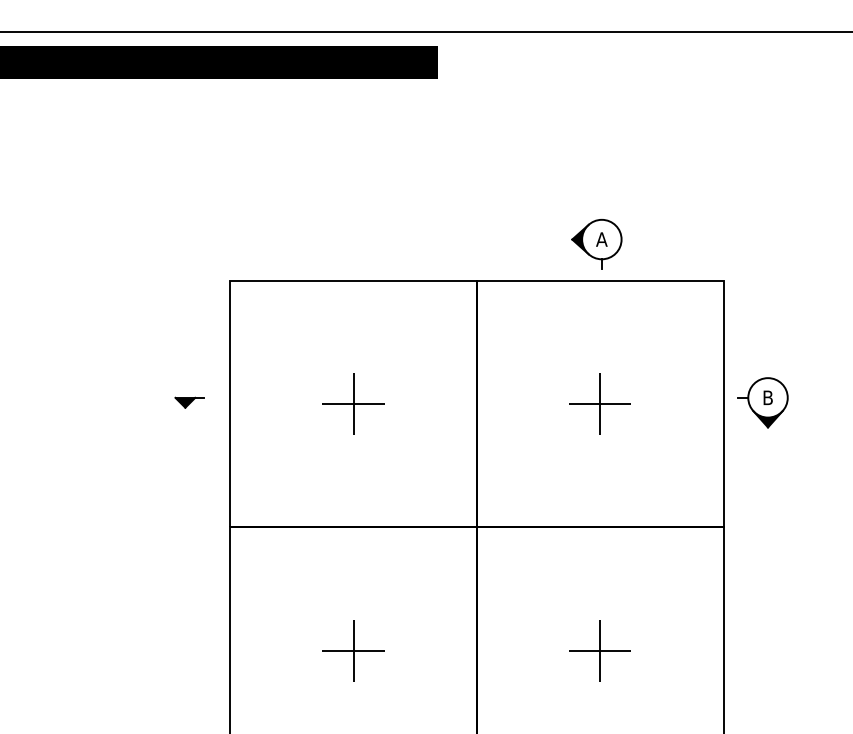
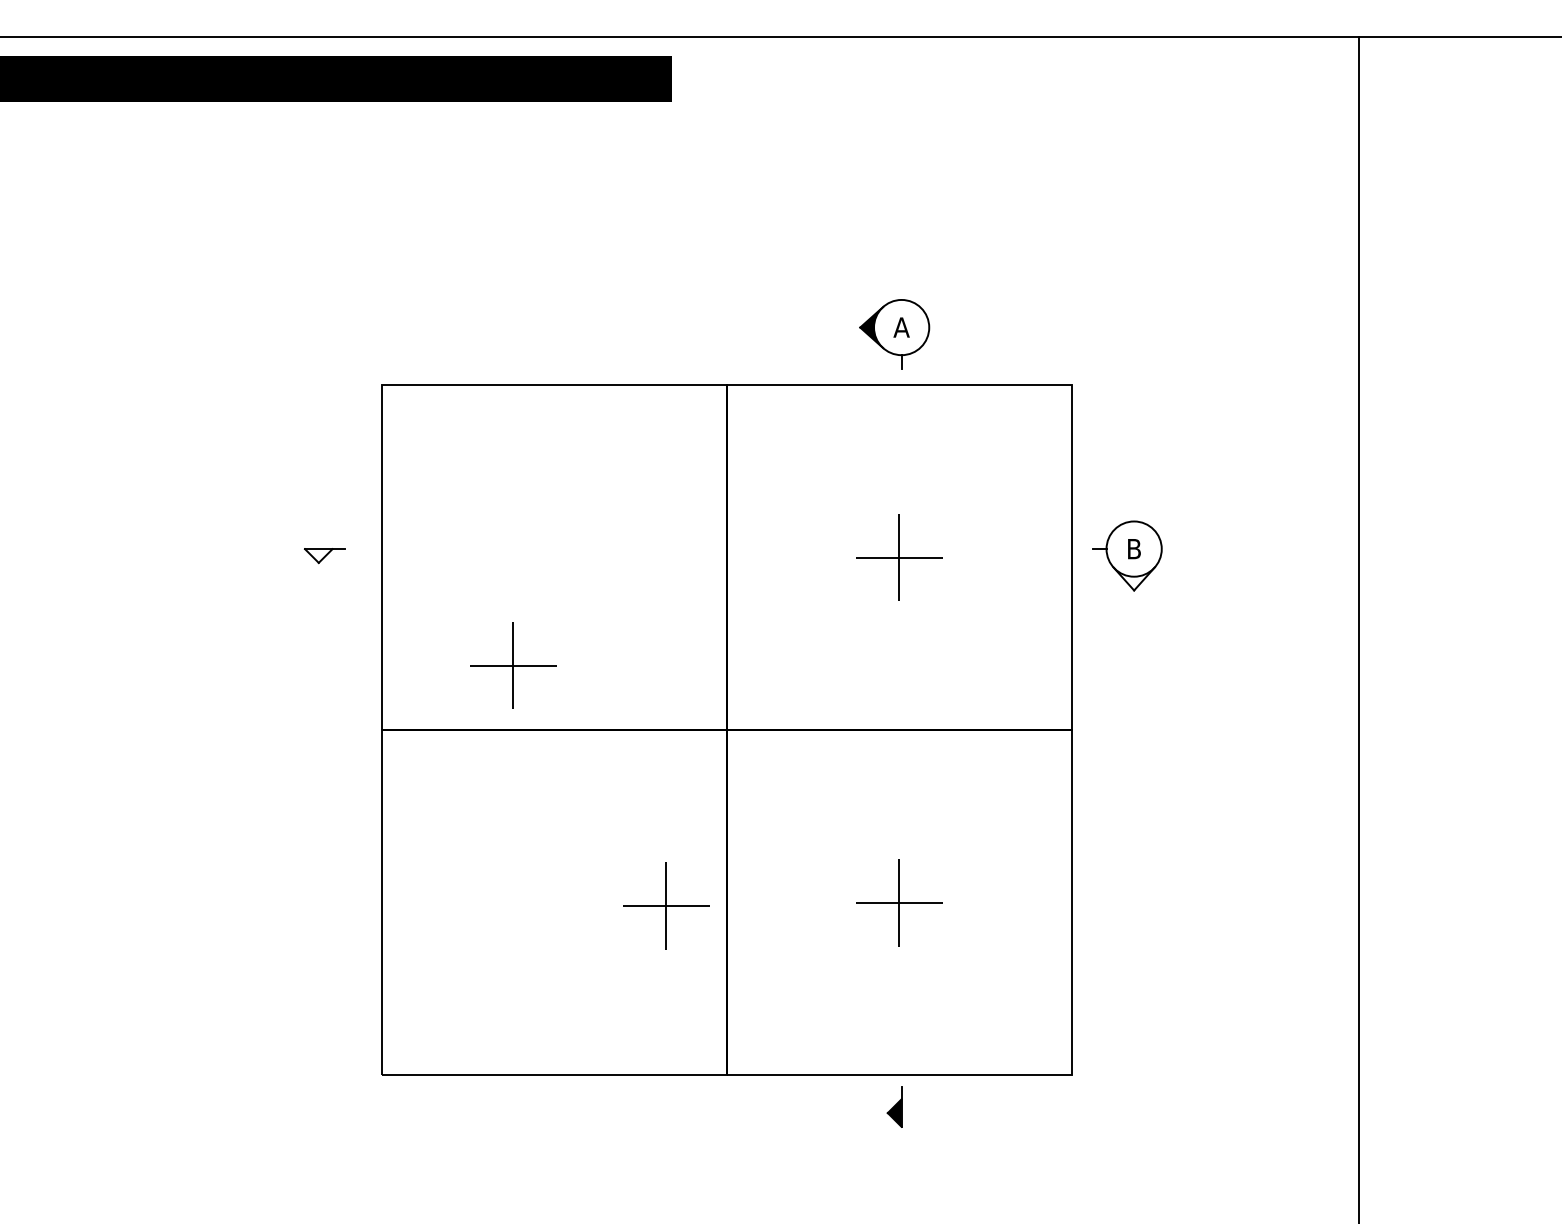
fill: (185, 402) -> (318, 555), removed
part: (353, 403) -> (513, 665), moved
fill: (767, 418) -> (1133, 578), removed
part: (353, 650) -> (666, 905), moved

